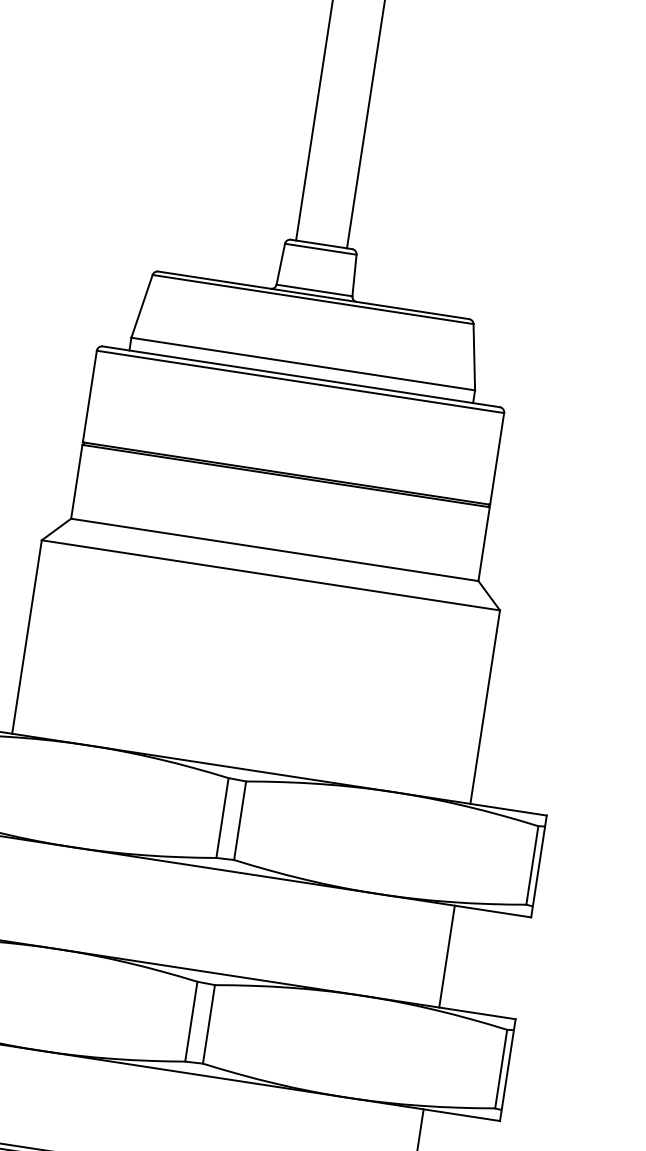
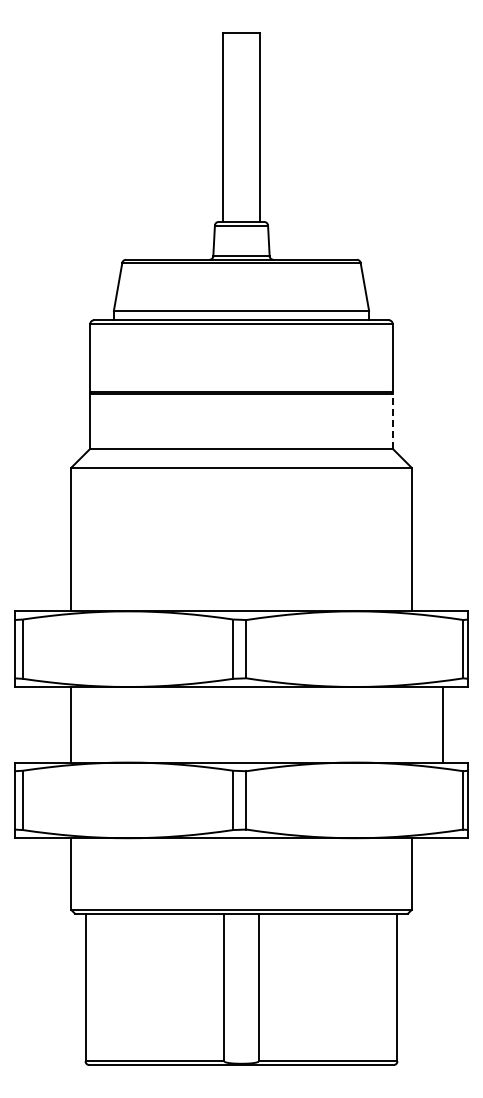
line: (483, 542) -> (392, 420), solid -> dashed
line: (446, 956) -> (442, 724), moved

